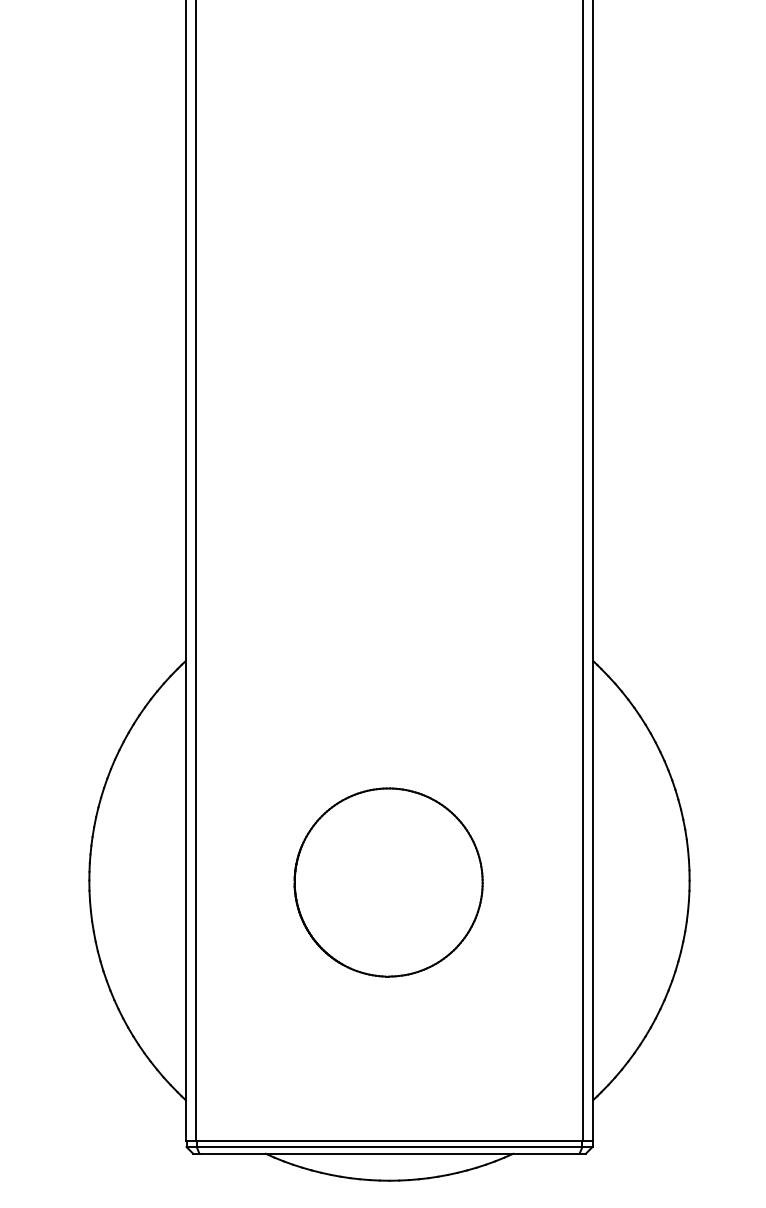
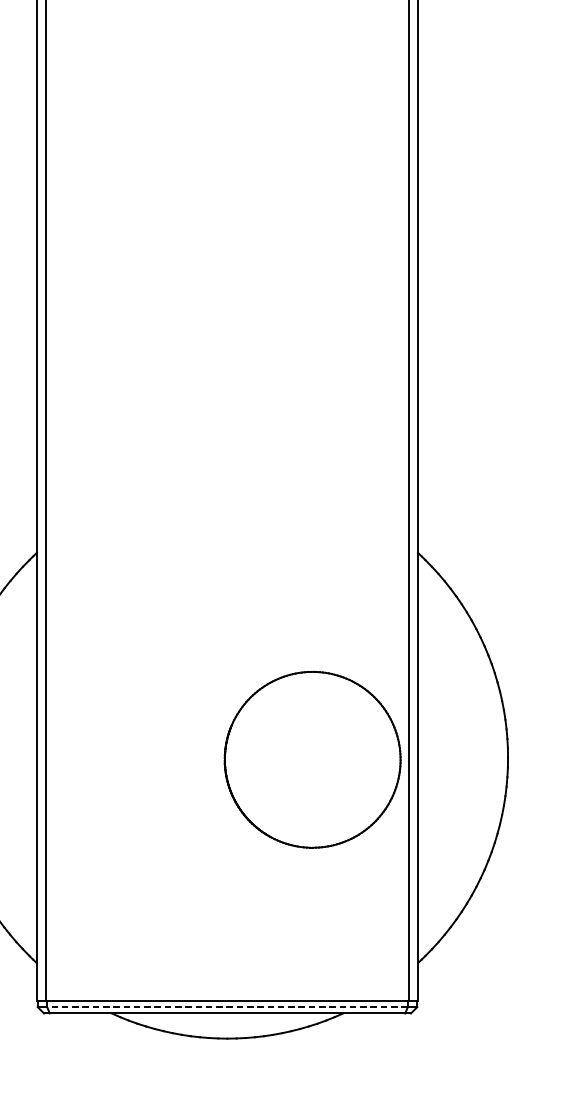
part: (388, 882) -> (312, 759), moved
line: (389, 1147) -> (227, 1007), solid -> dashed

